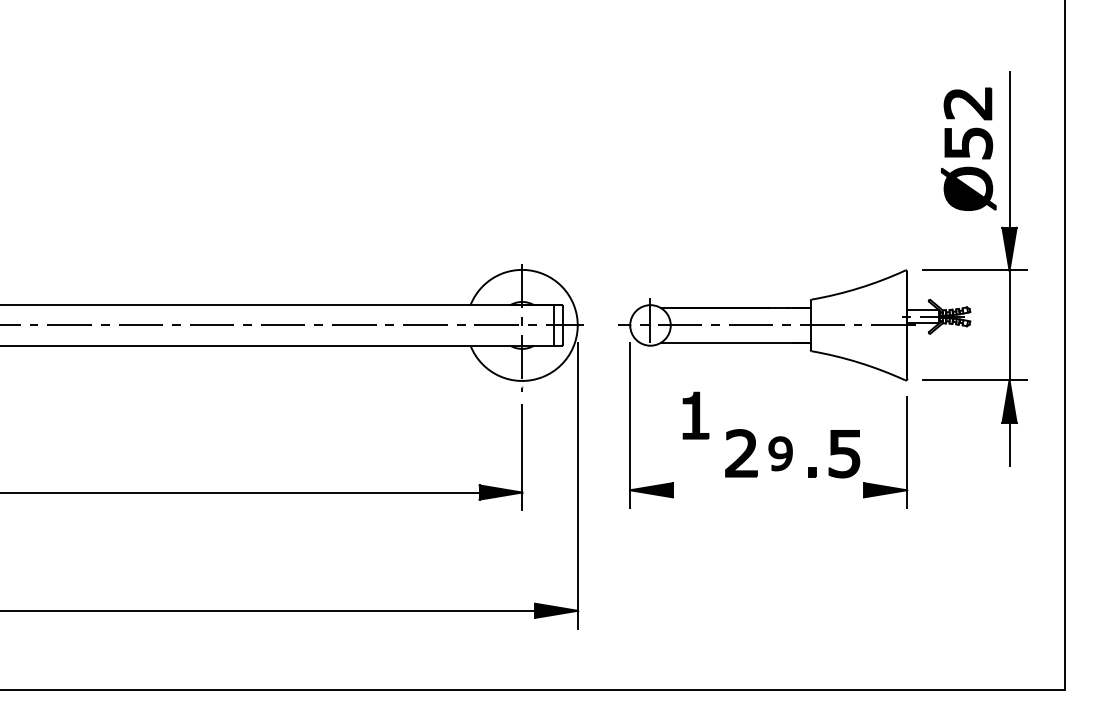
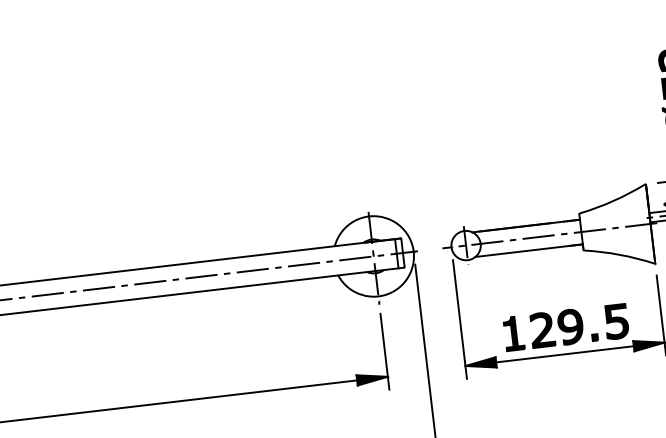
part: (695, 415) -> (513, 333), moved
part: (780, 453) -> (570, 326), size x1.43
line: (768, 490) -> (565, 354), added

